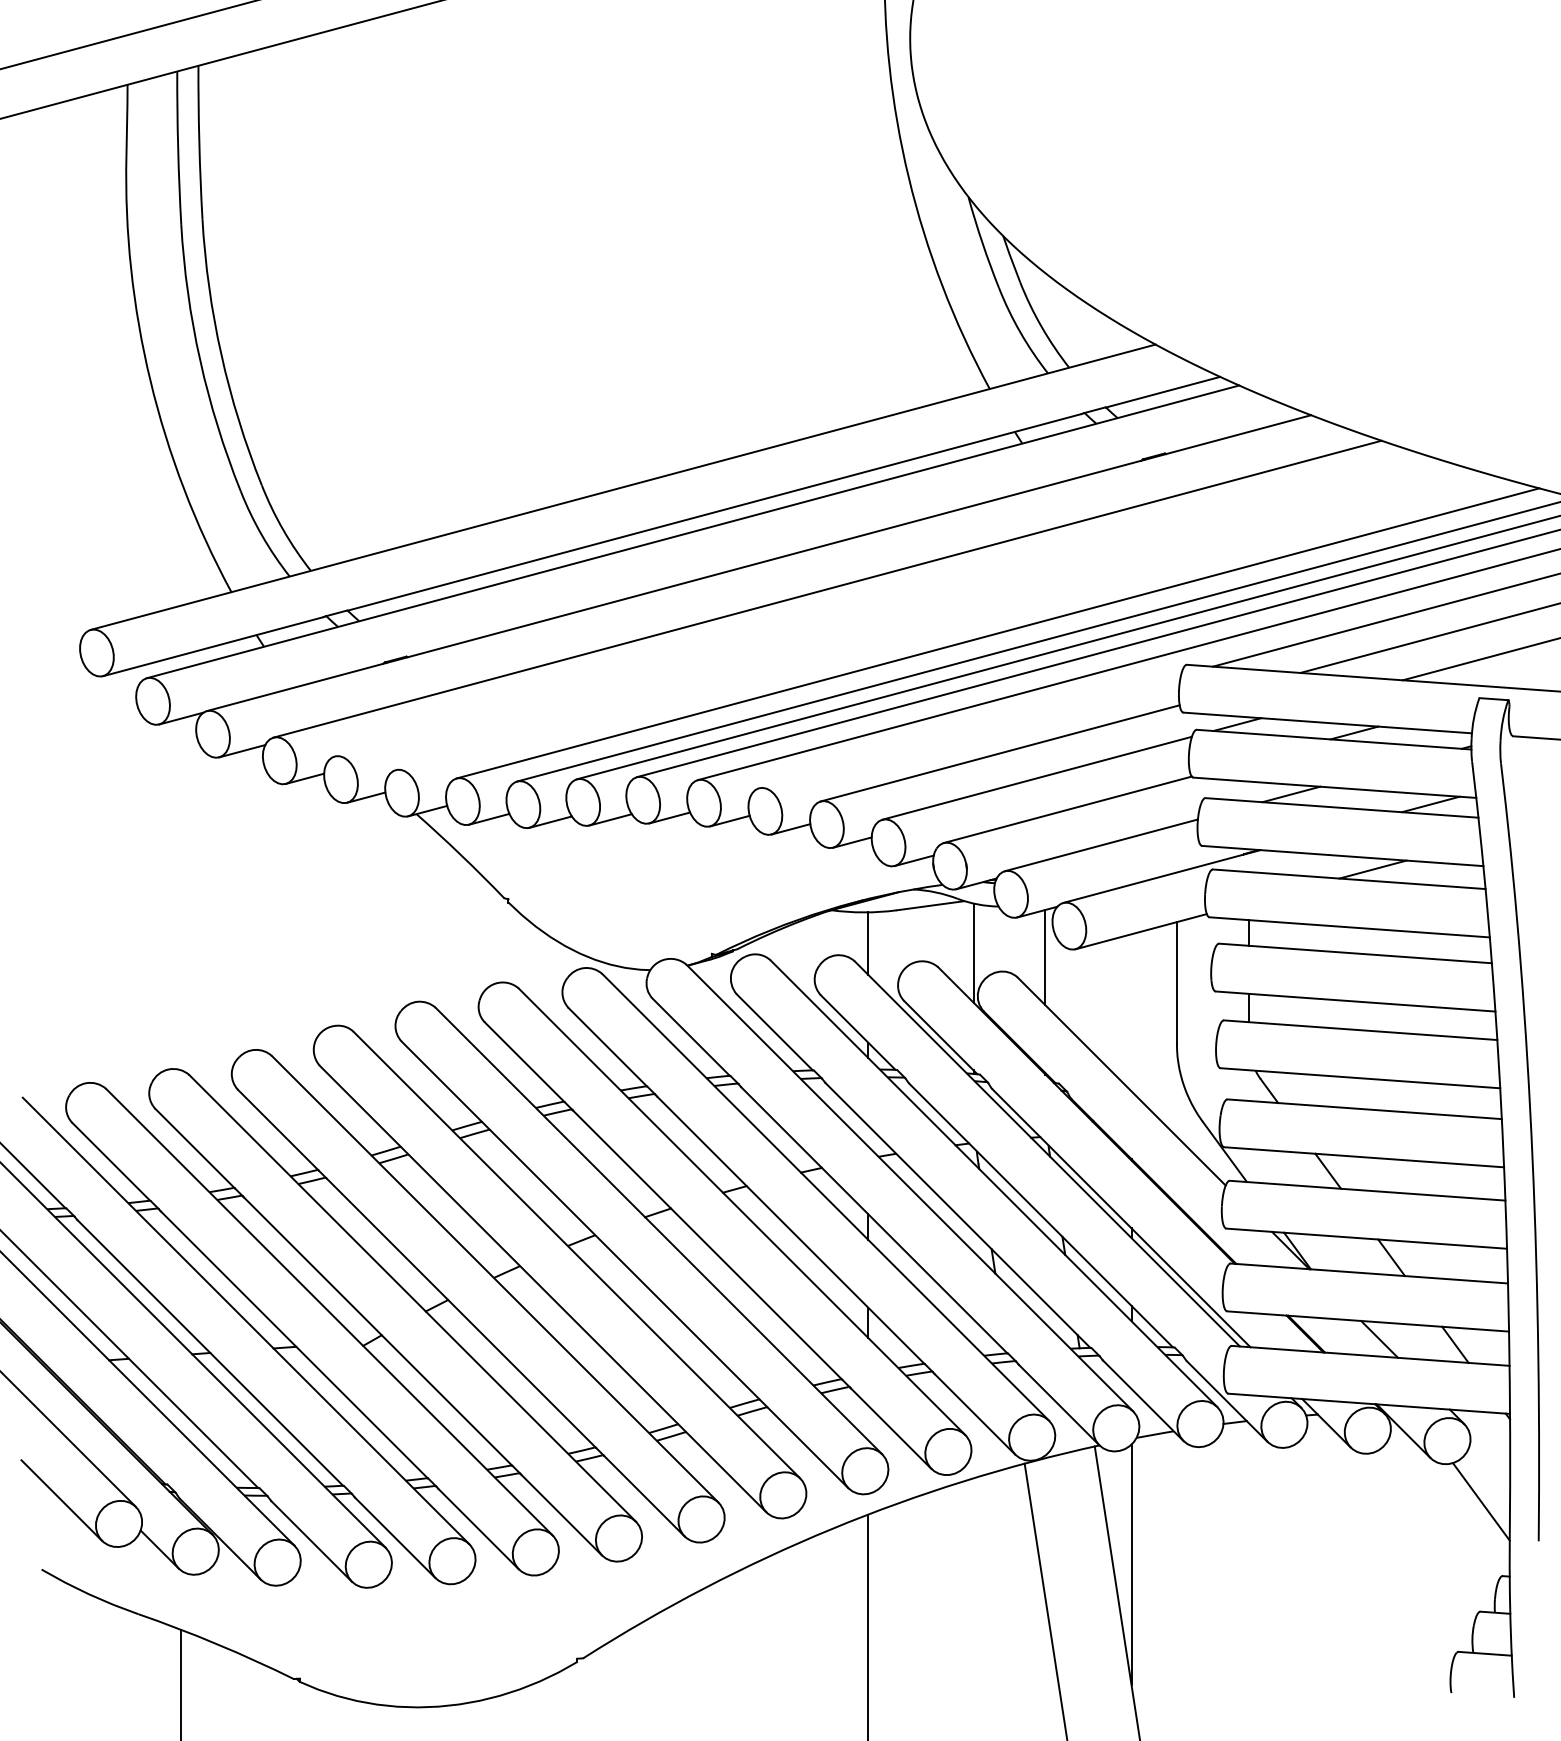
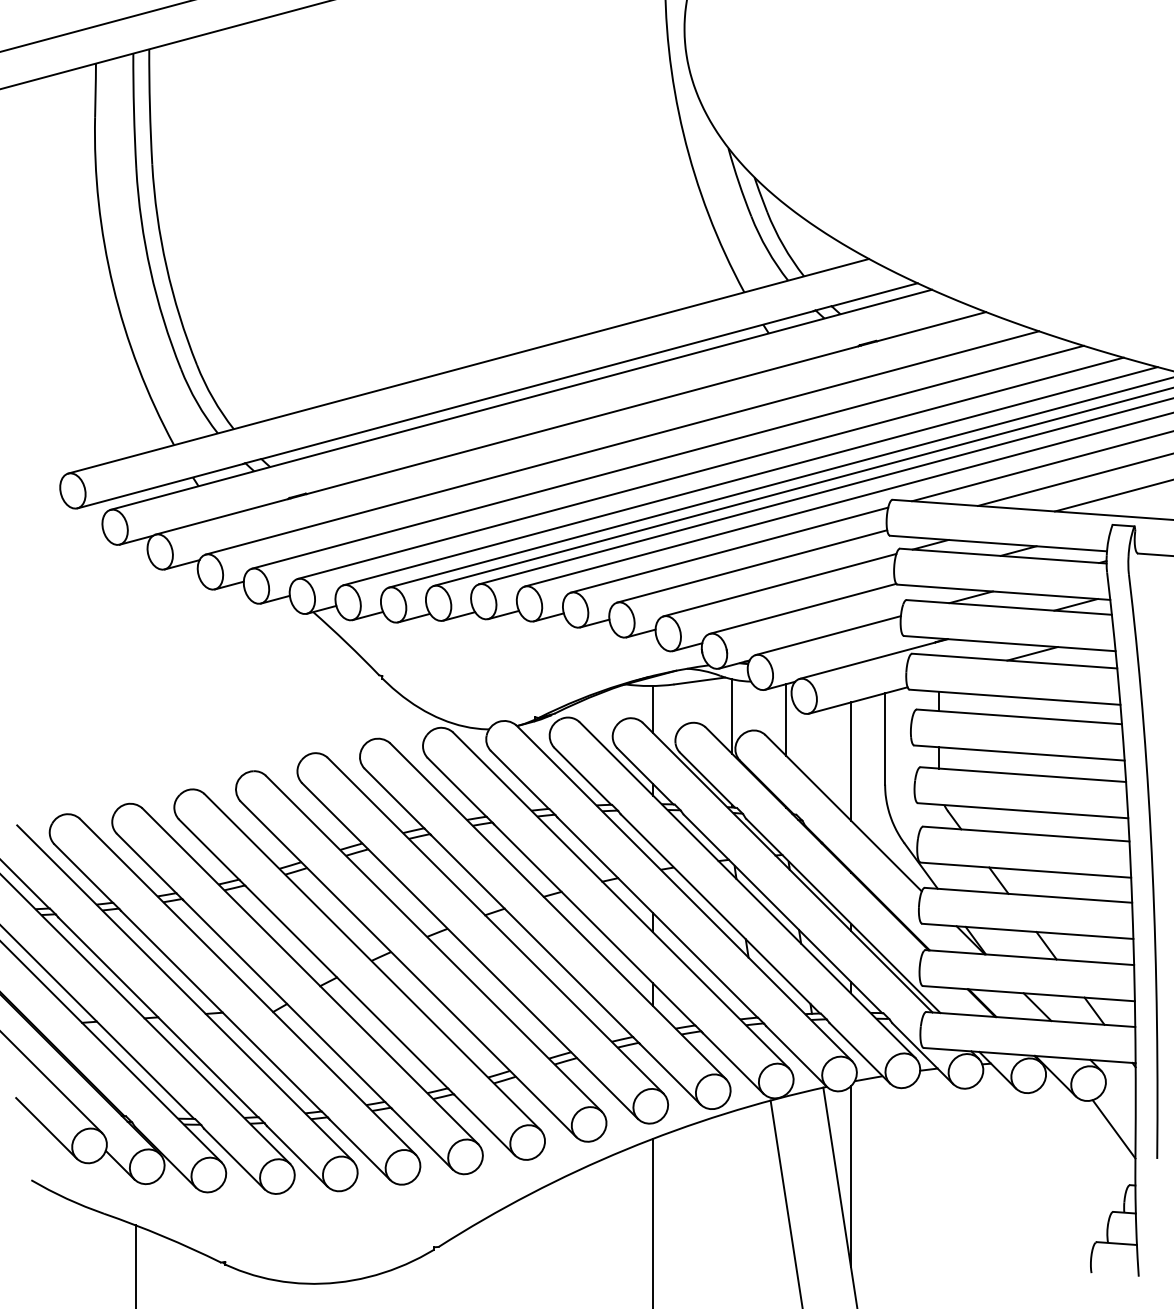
line: (887, 607) -> (667, 456), added
line: (944, 621) -> (710, 467), added
line: (969, 730) -> (729, 549), added
line: (1130, 1012) -> (850, 761), added

